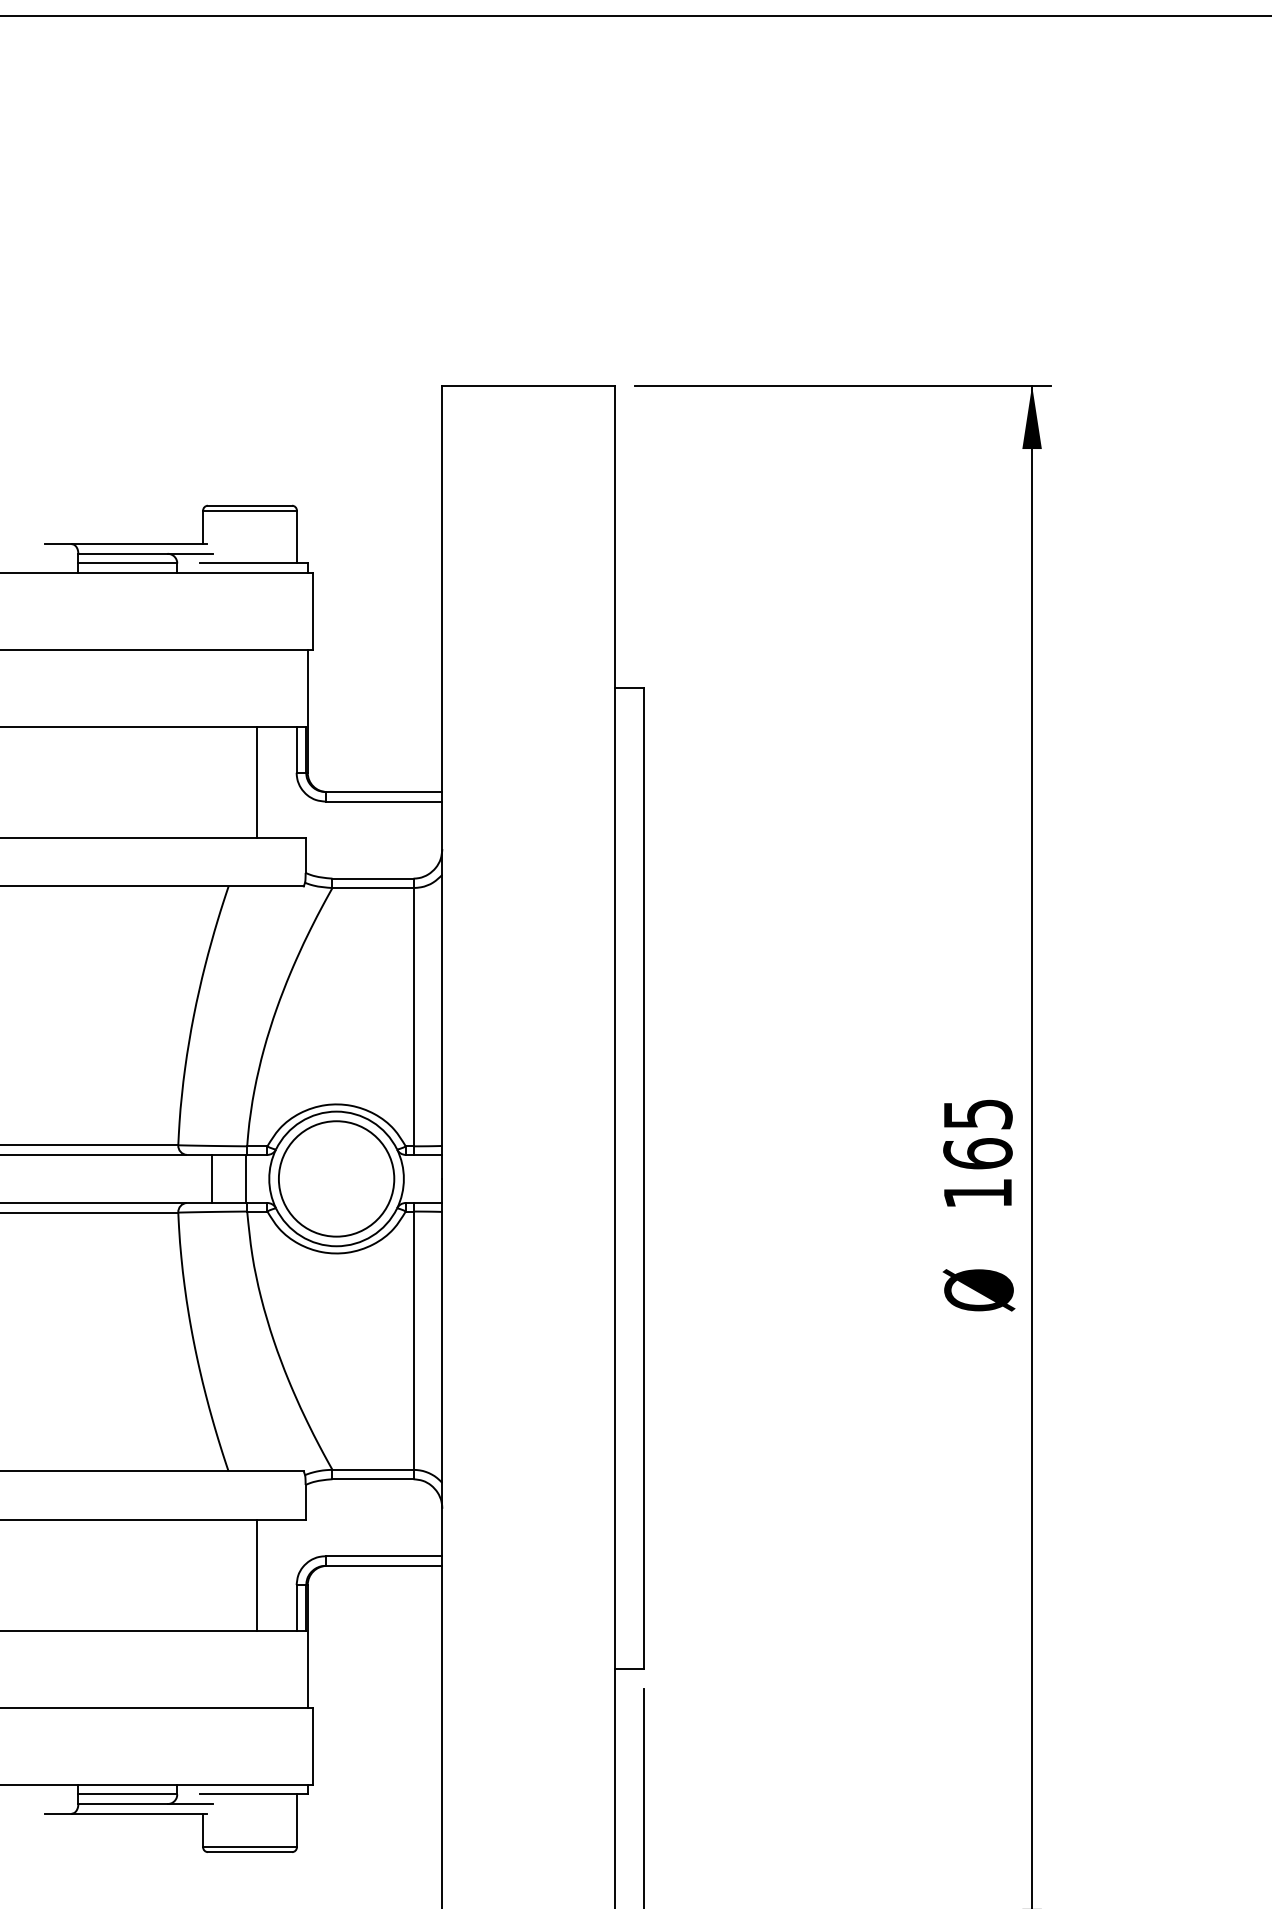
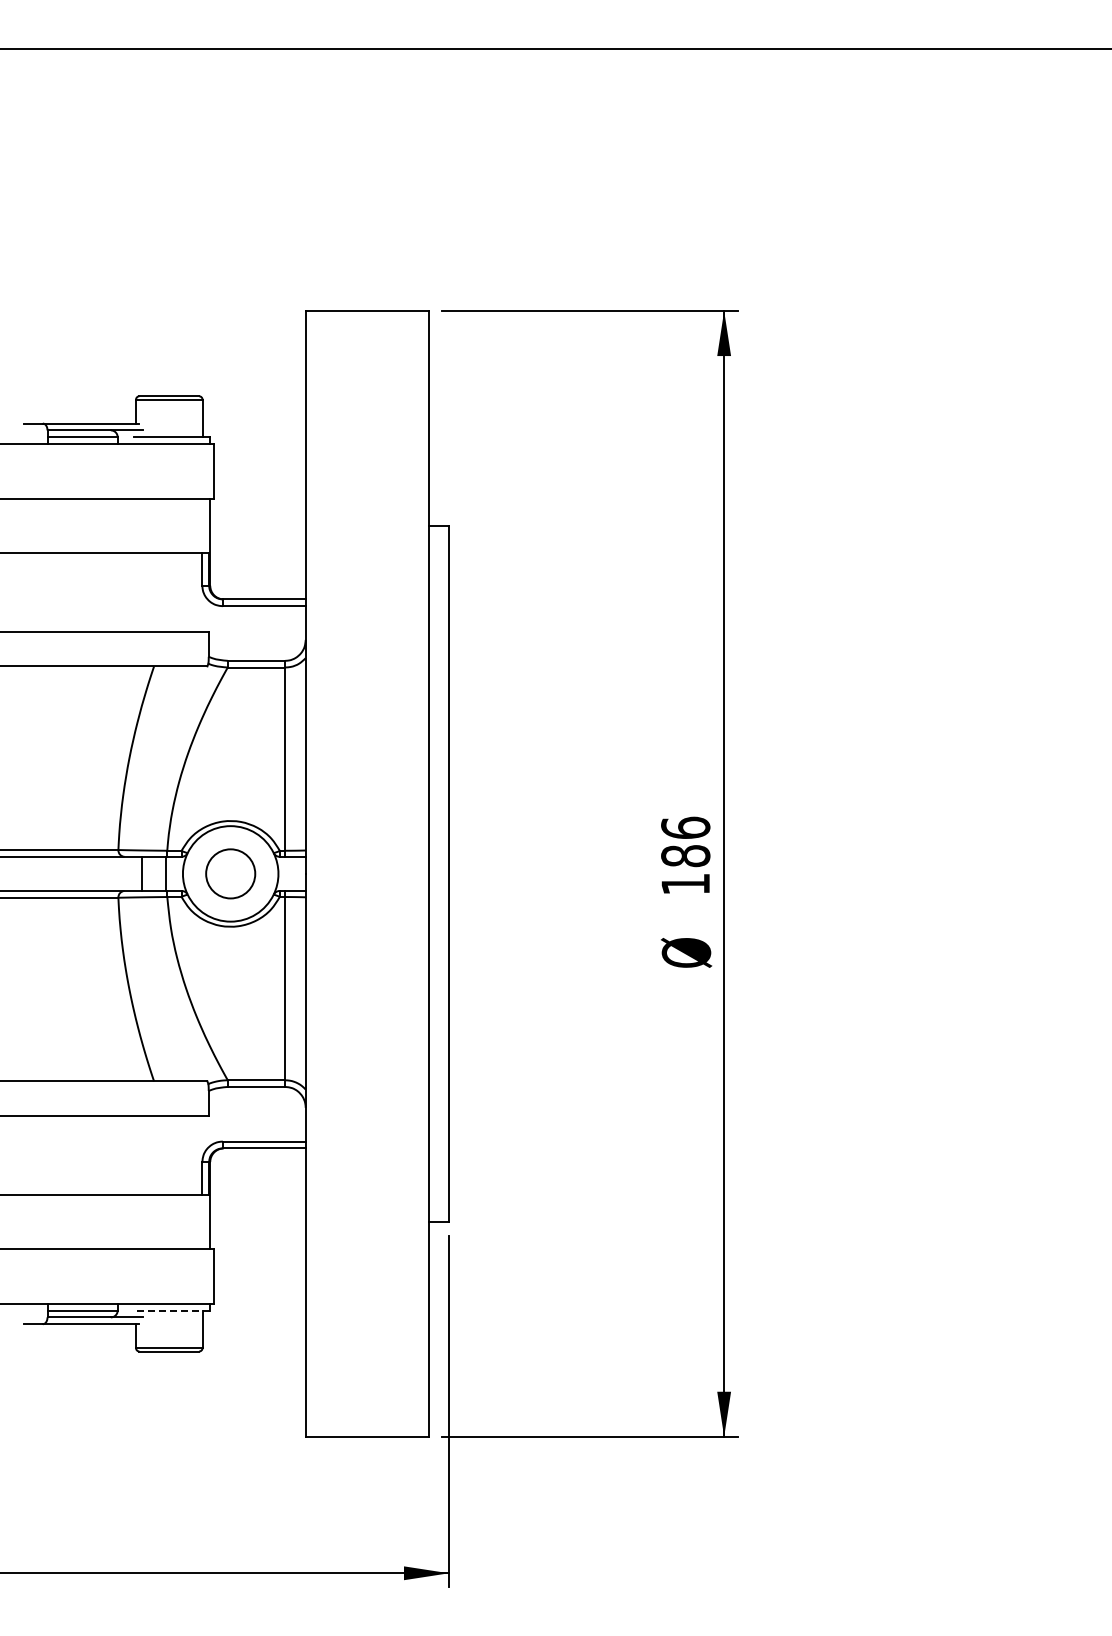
line: (257, 782) -> (174, 592), removed
text: (977, 1133) -> (685, 841), 165 -> 186
circle: (336, 1178) -> (230, 873), size x0.6
line: (257, 1574) -> (174, 1154), removed
line: (253, 1794) -> (171, 1310), solid -> dashed

